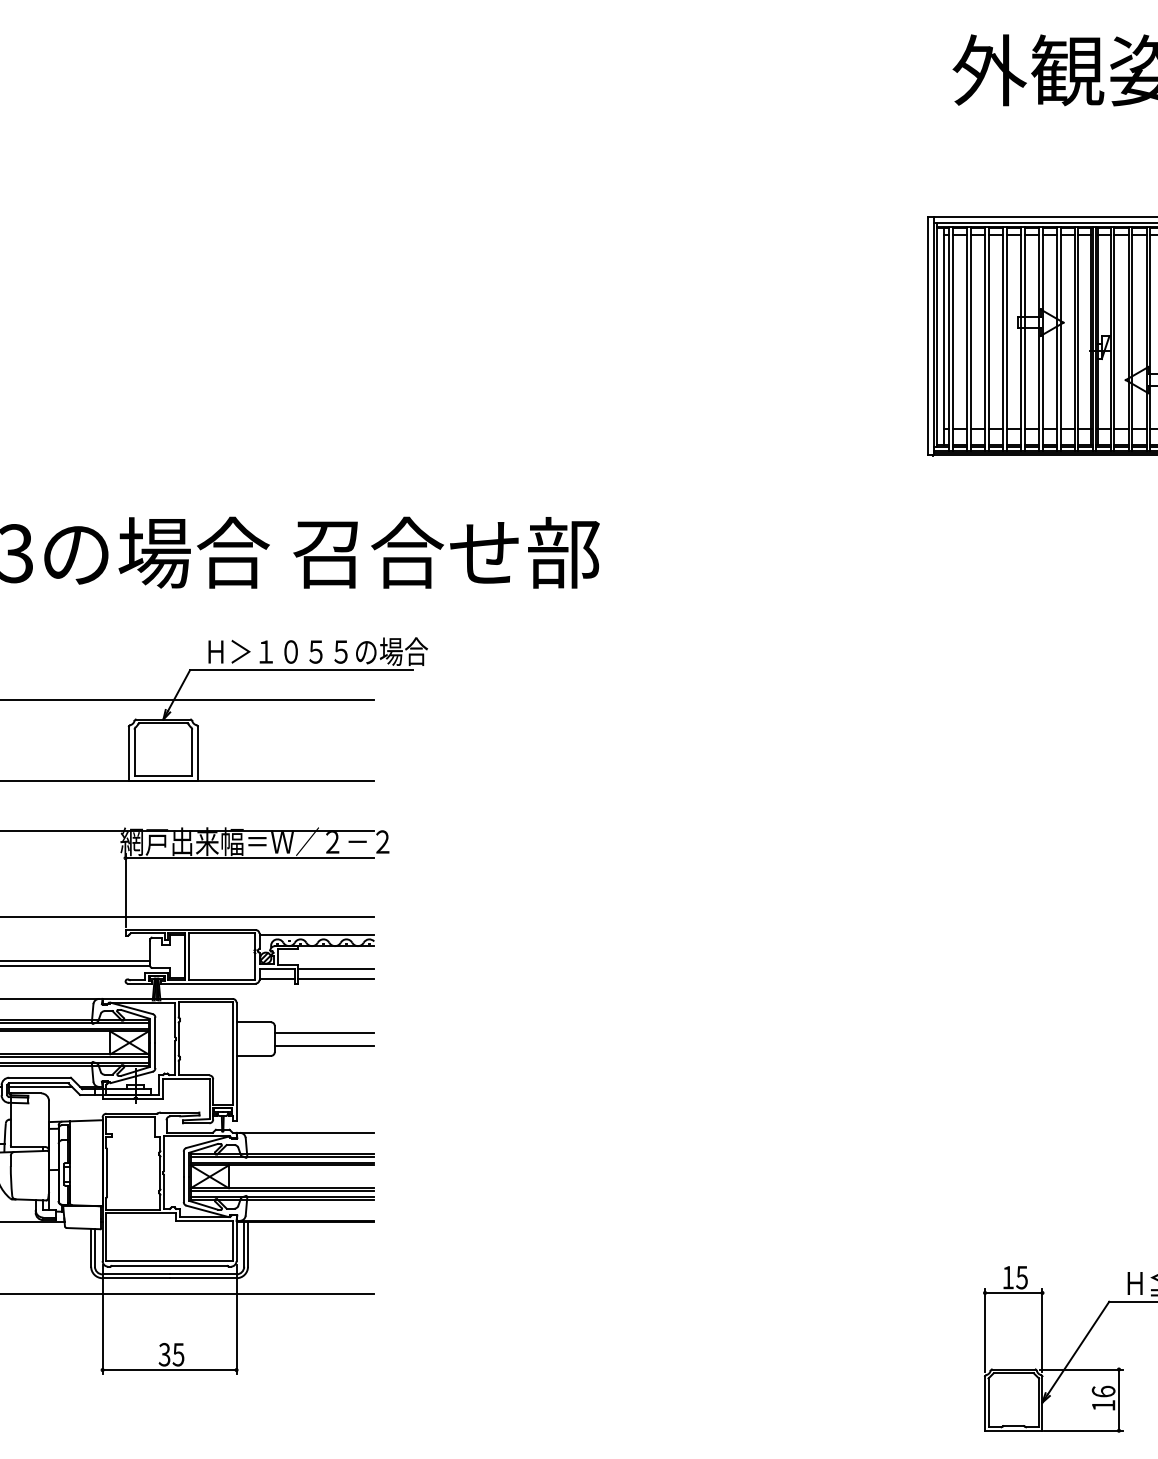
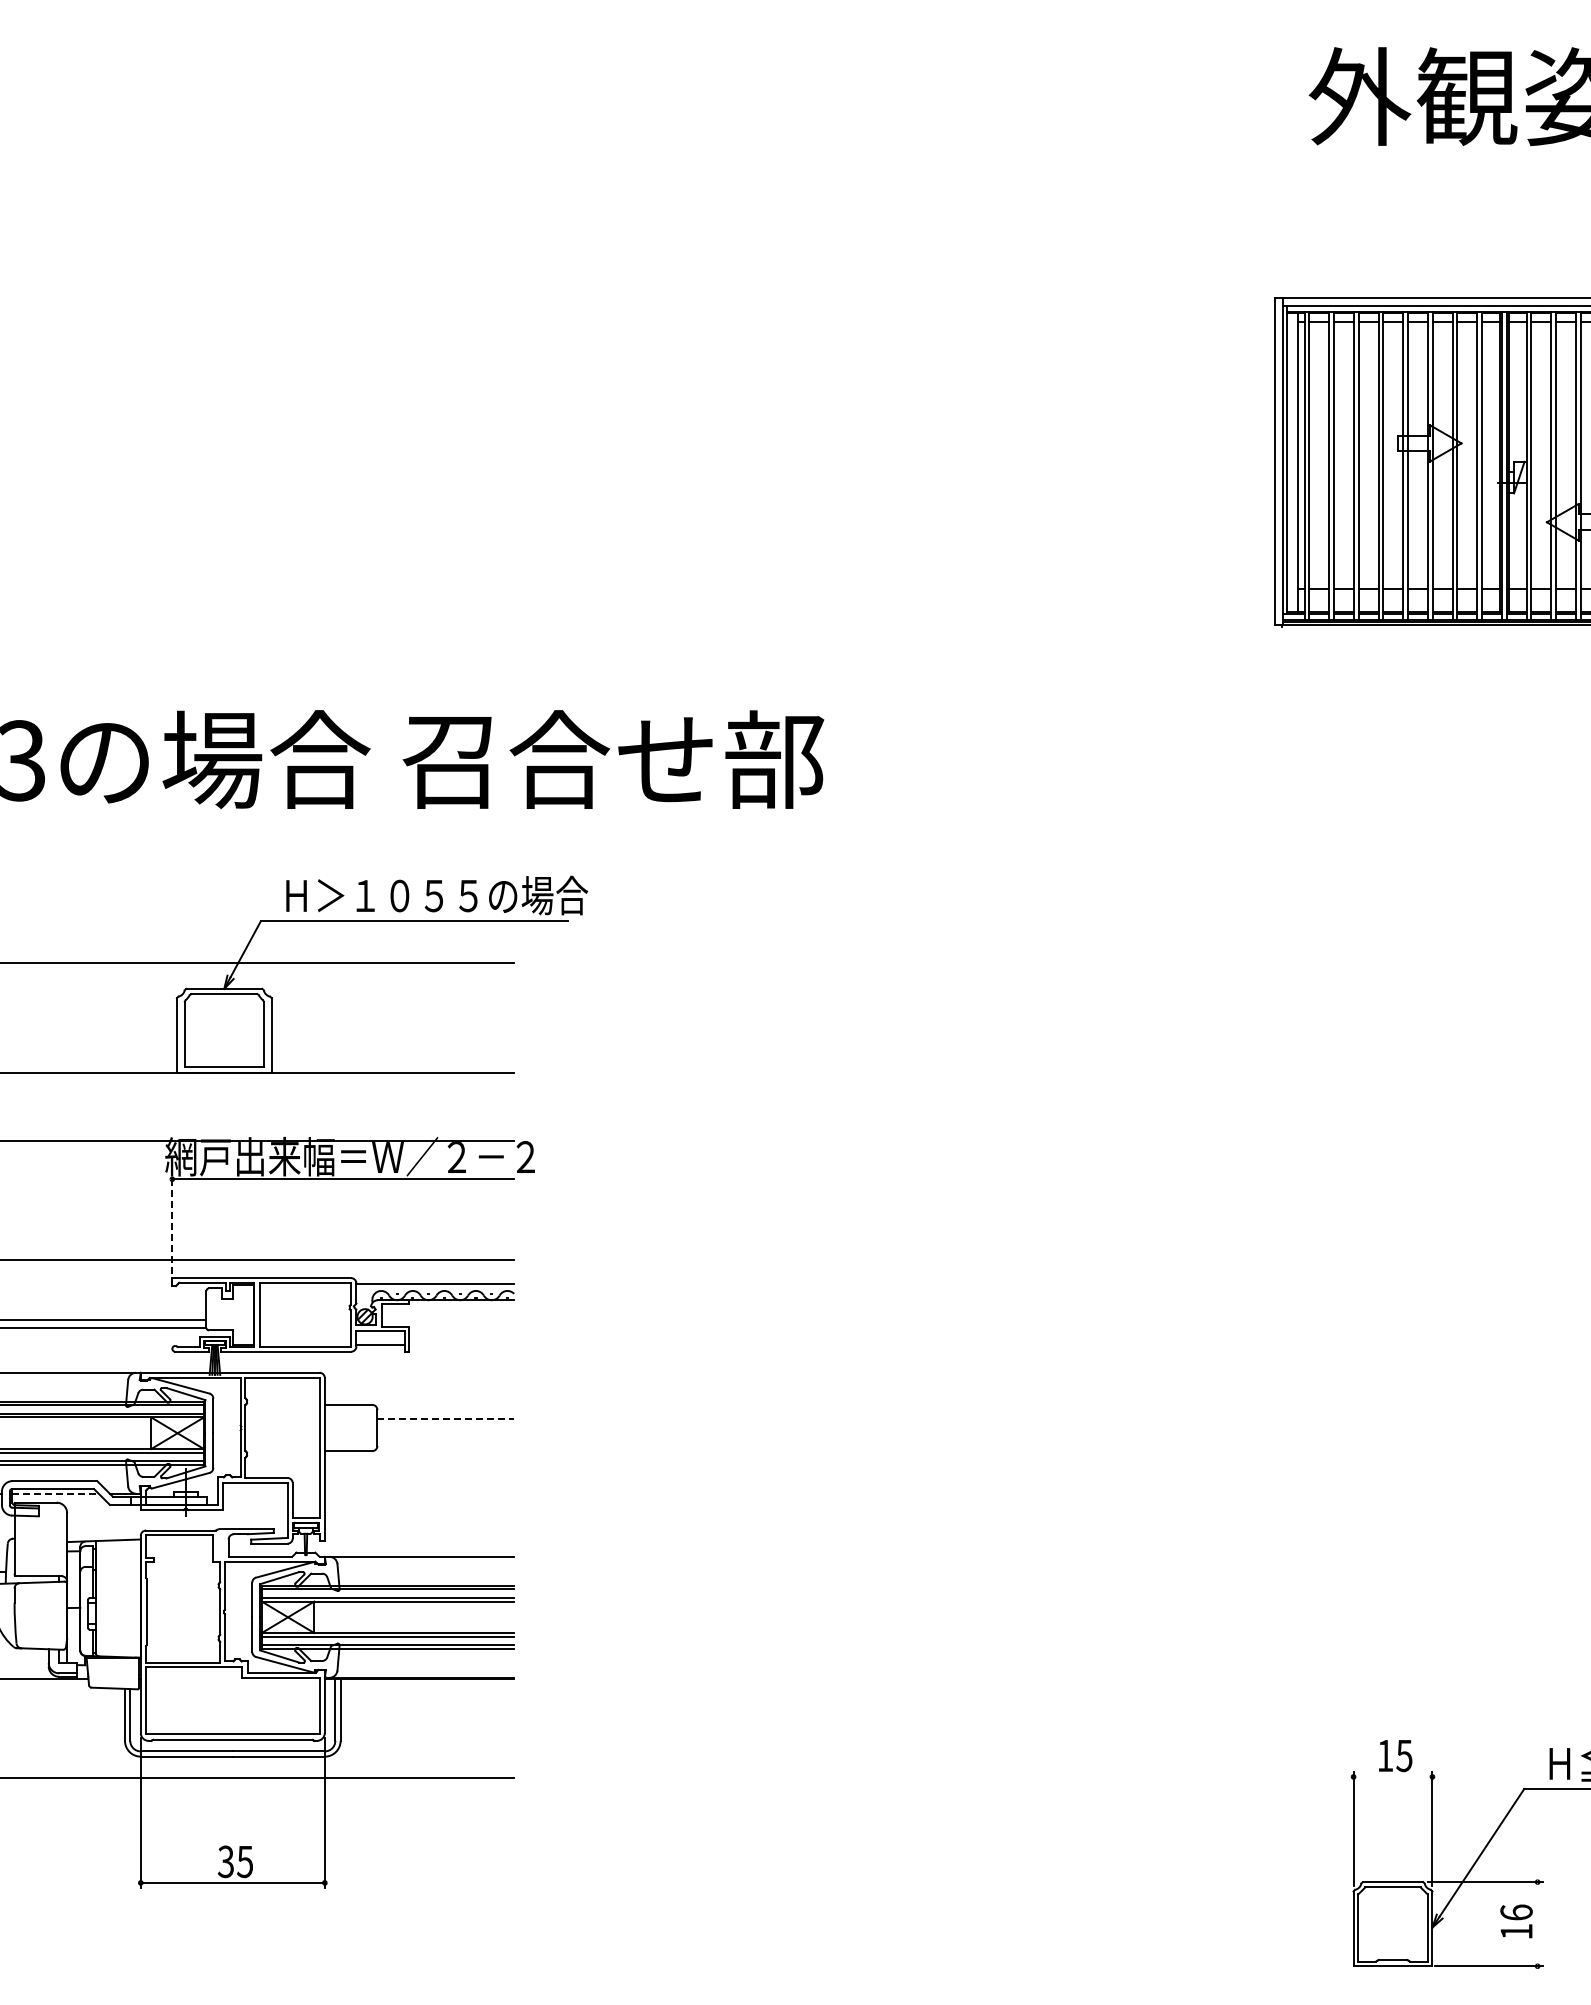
line: (125, 890) -> (172, 1223), solid -> dashed
line: (335, 968) -> (461, 1331), removed
line: (335, 978) -> (461, 1344), removed
line: (325, 1032) -> (446, 1419), solid -> dashed
line: (324, 1045) -> (445, 1436), removed
line: (41, 1086) -> (56, 1493), solid -> dashed
line: (1013, 1292) -> (1392, 1776), removed
line: (1118, 1400) -> (1537, 1924), removed

